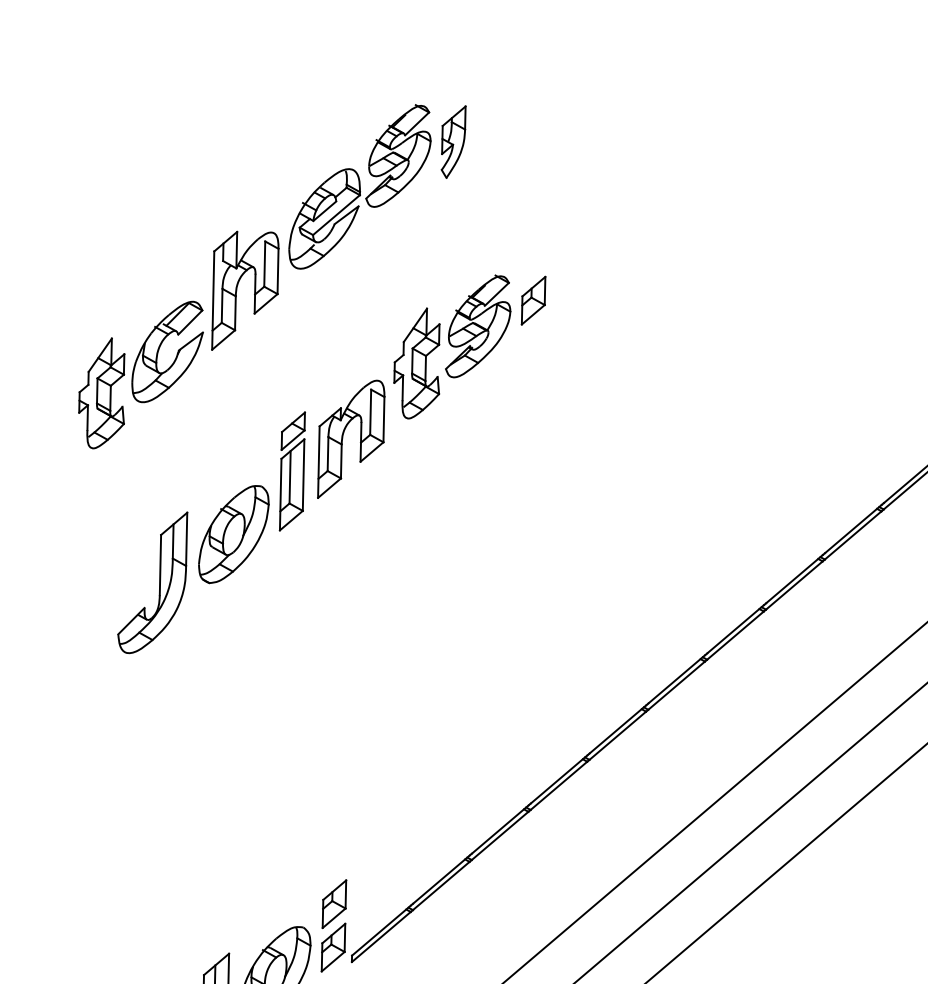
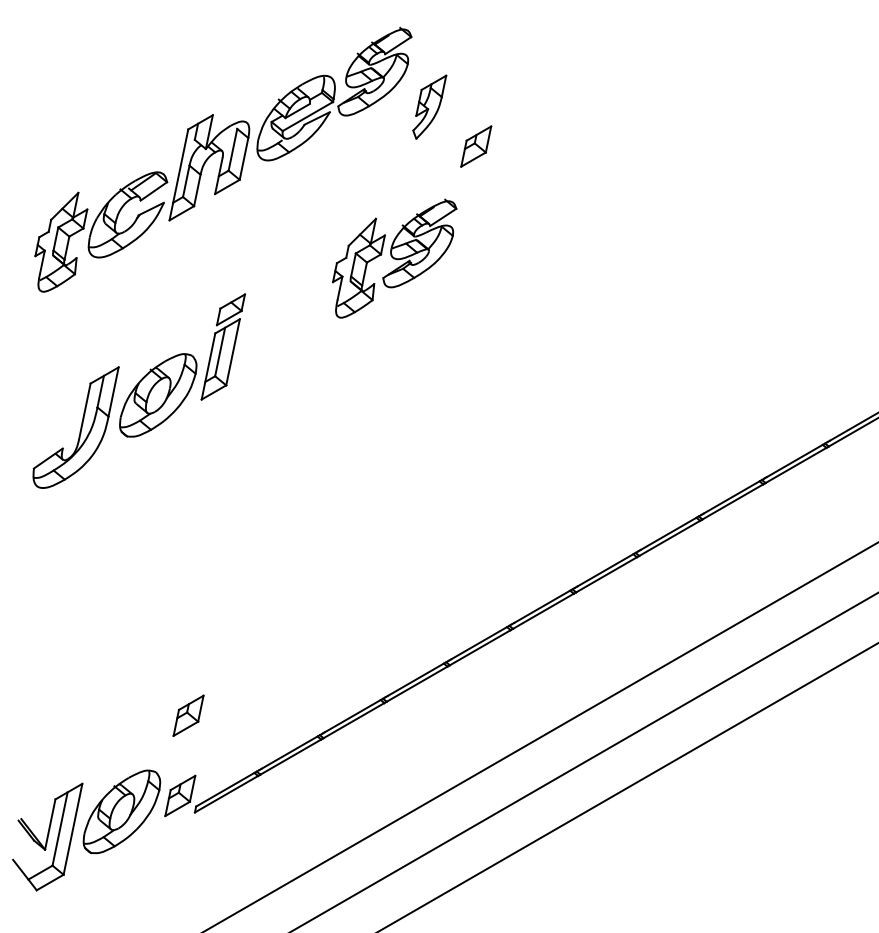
part: (454, 141) -> (429, 106), moved
part: (533, 300) -> (476, 146), moved
part: (343, 437) -> (276, 324), removed
part: (334, 903) -> (188, 715), moved

